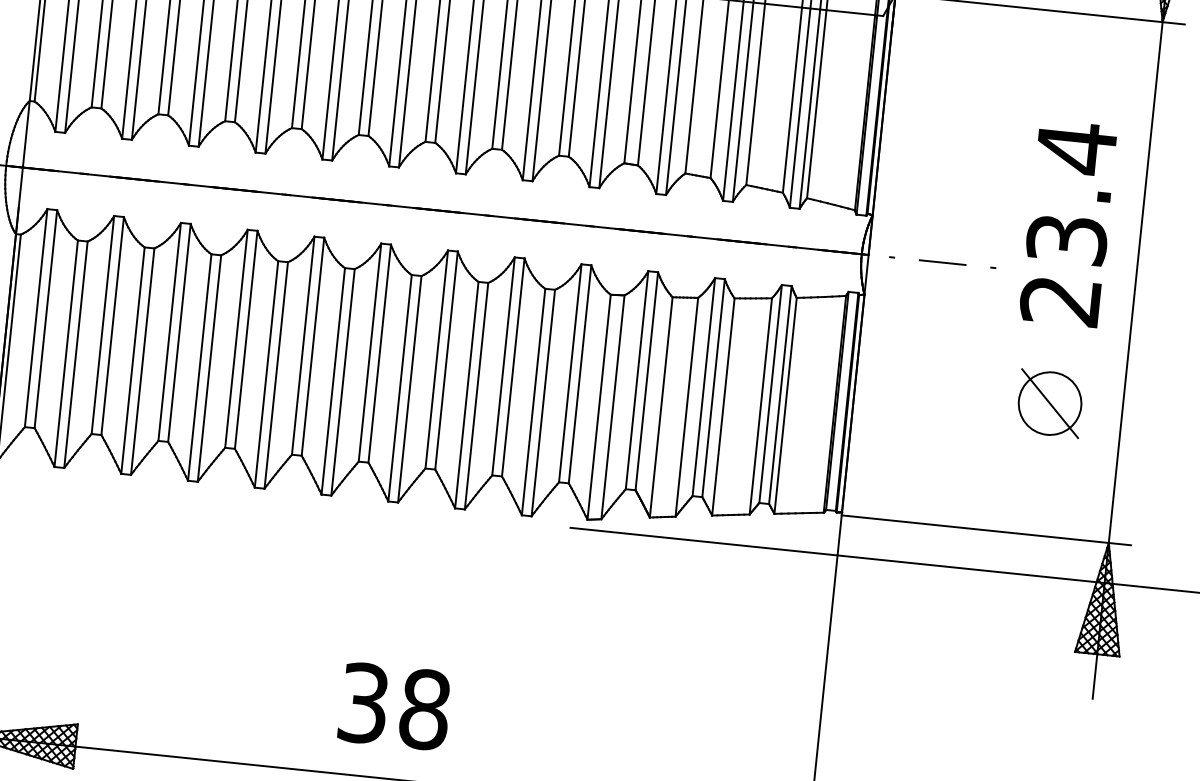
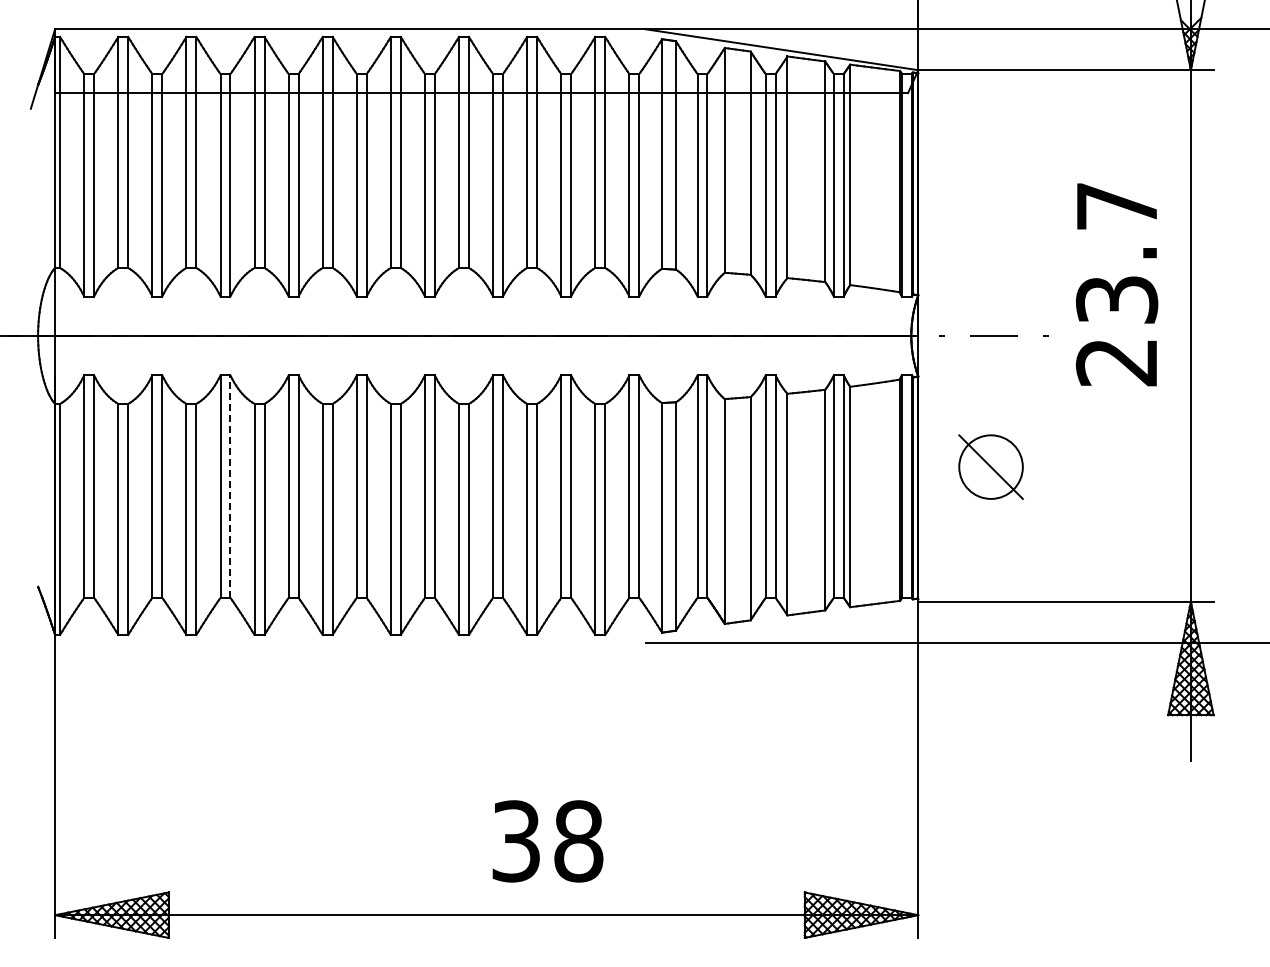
text: (1075, 148) -> (1116, 206), 23.4 -> 23.7
line: (179, 332) -> (230, 486), solid -> dashed
part: (1049, 402) -> (990, 466), moved
text: (394, 706) -> (547, 841), moved

